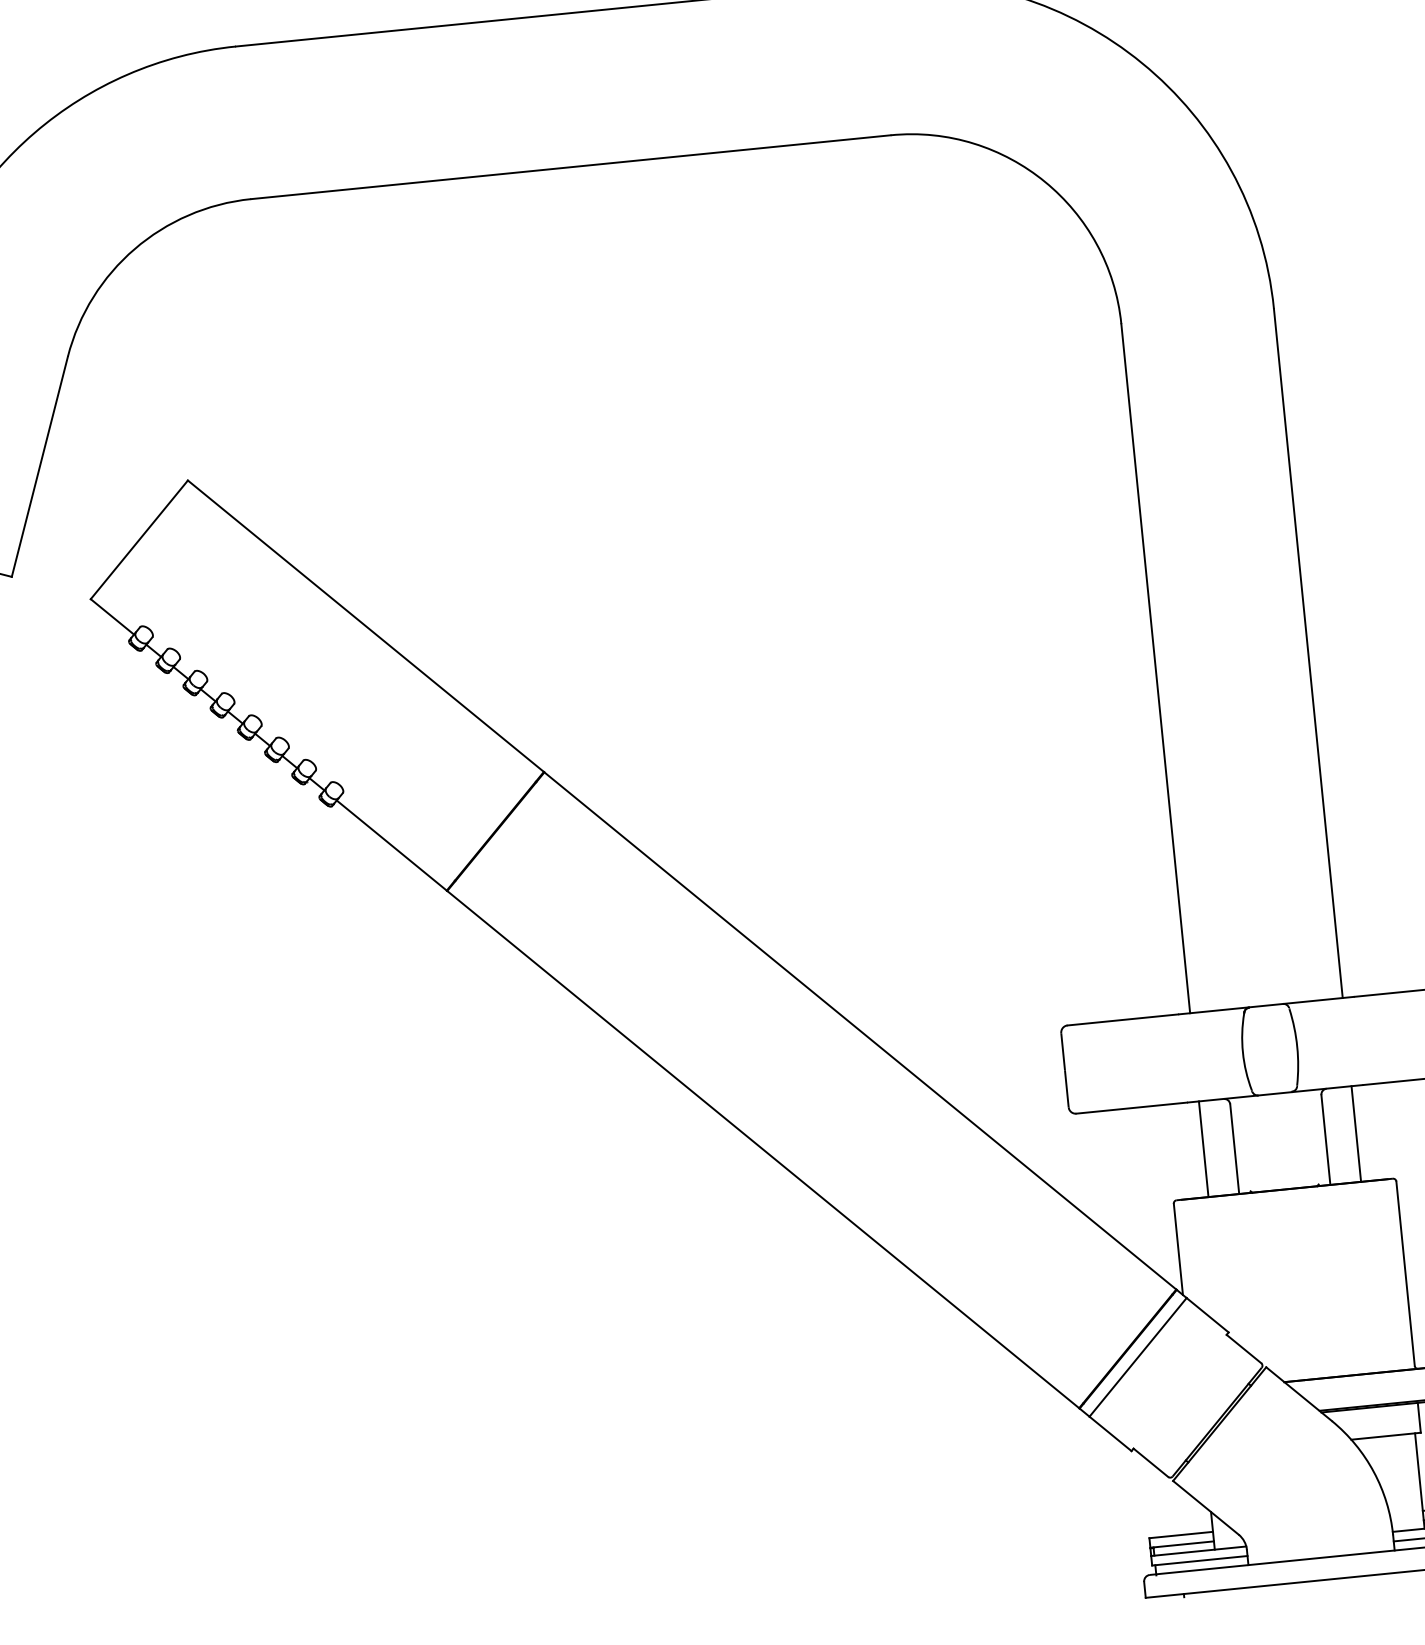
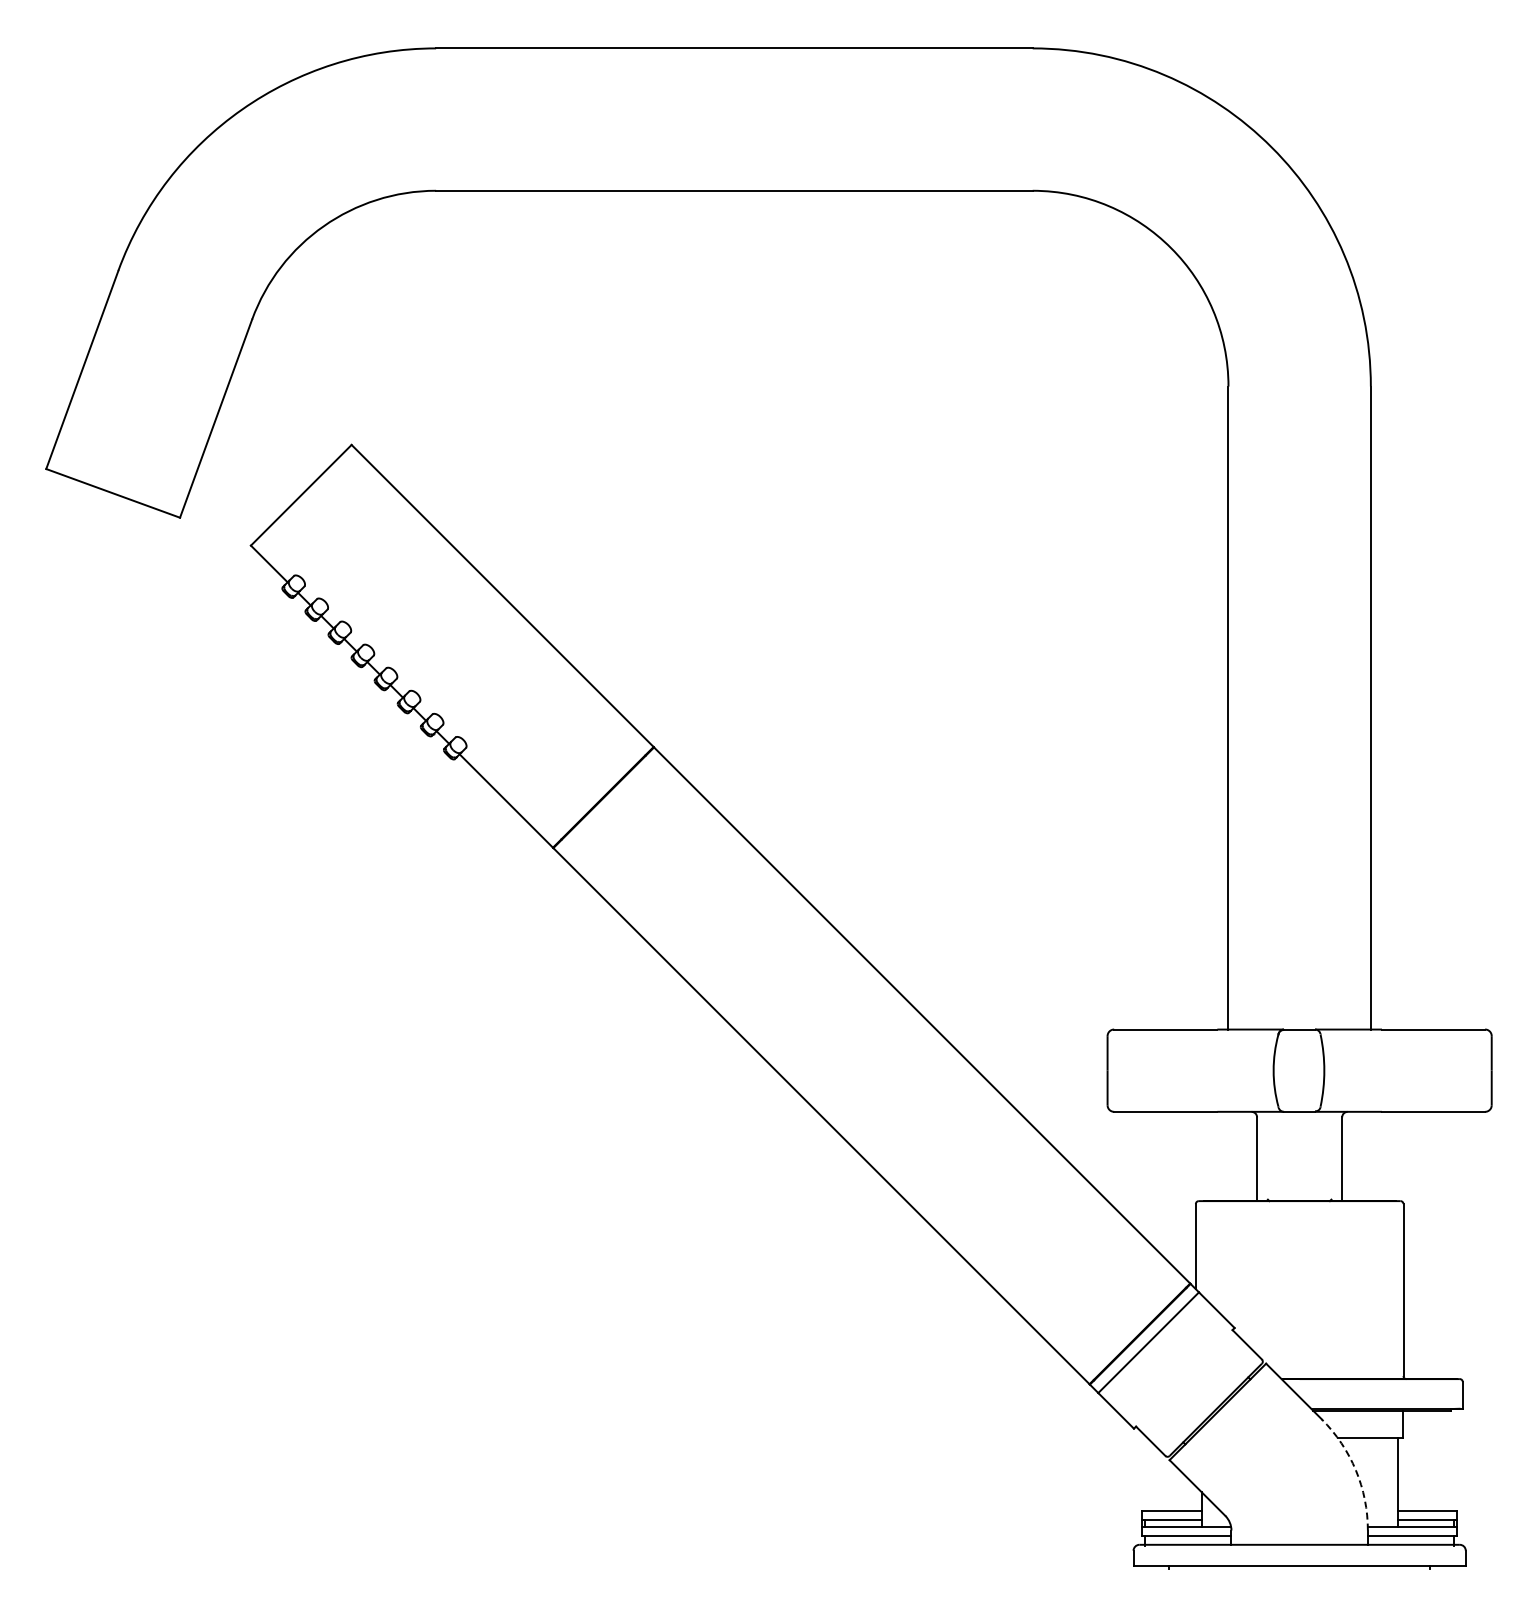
line: (1355, 1134) -> (1370, 1156), removed
line: (1203, 1149) -> (1228, 1156), removed
arc: (1373, 1472) -> (1355, 1470), solid -> dashed

